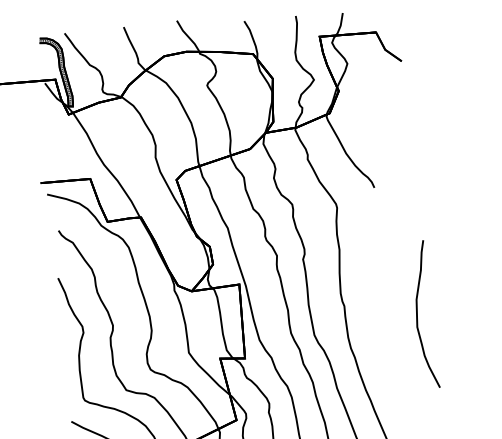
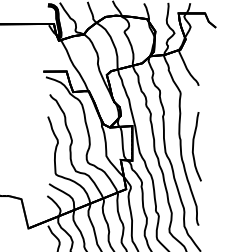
curve: (419, 310) -> (194, 144), moved

